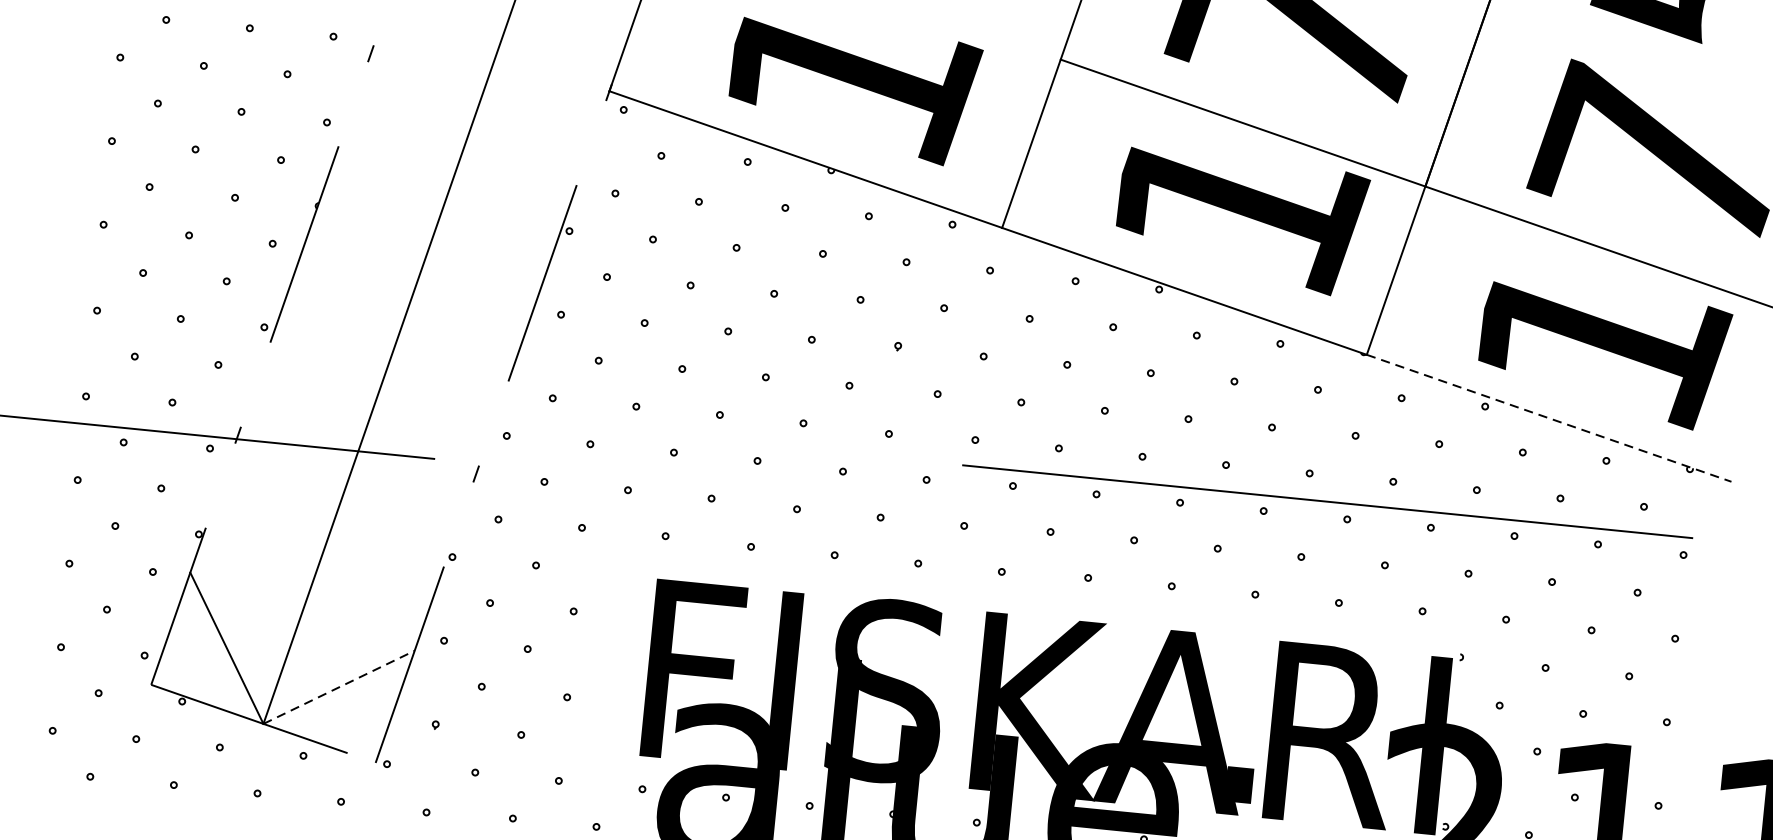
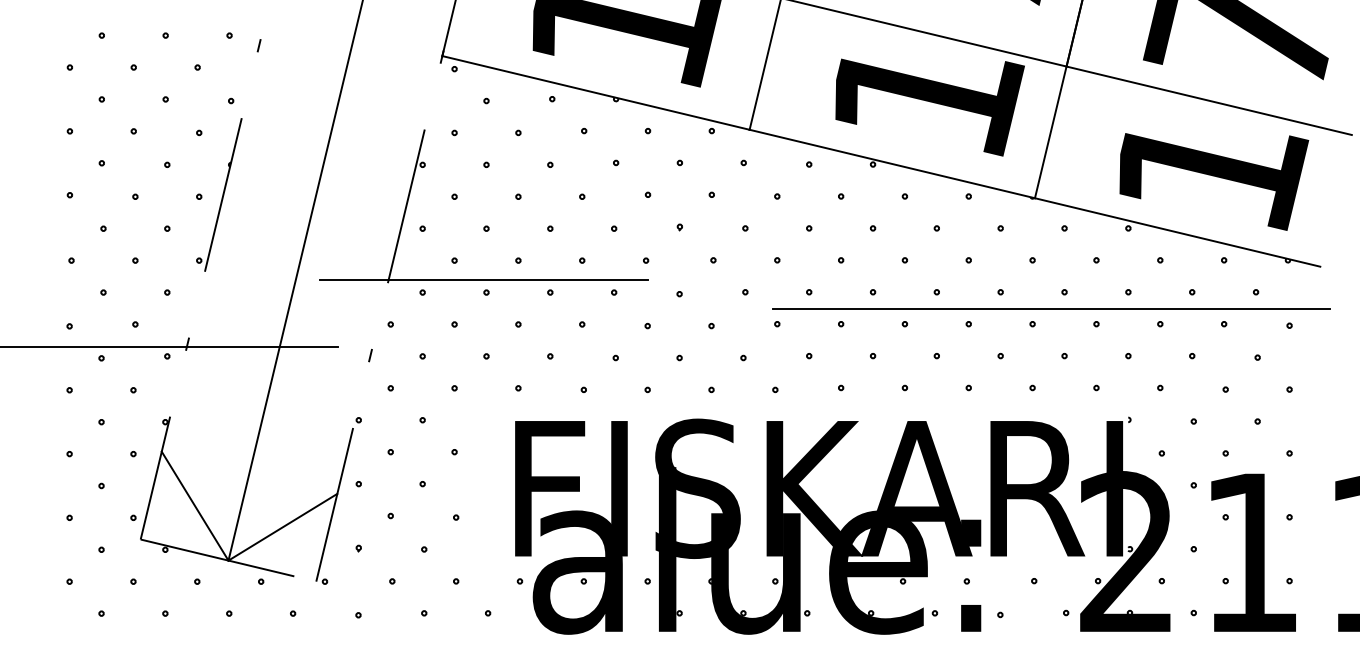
line: (633, 390) -> (483, 280), added
line: (1548, 418) -> (1177, 232), dashed -> solid
line: (1327, 500) -> (1051, 308), moved
line: (338, 687) -> (282, 527), dashed -> solid

